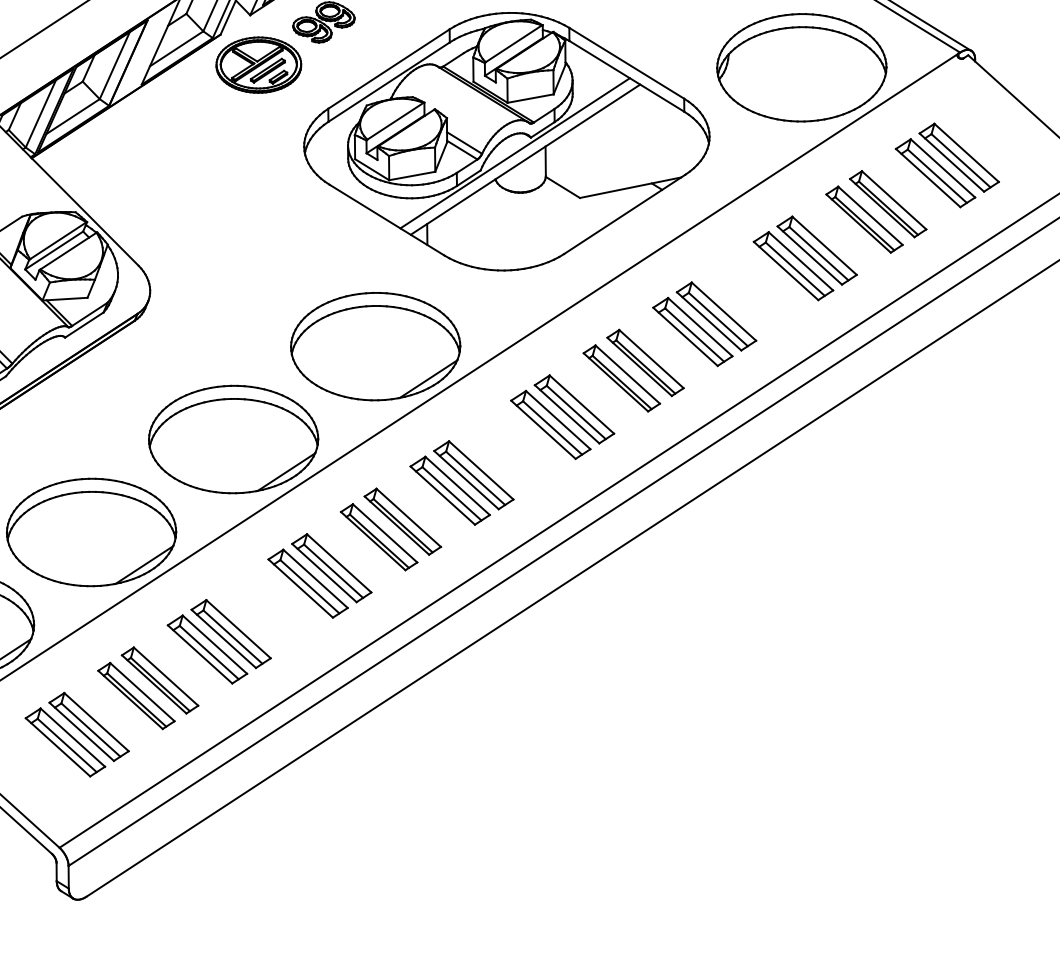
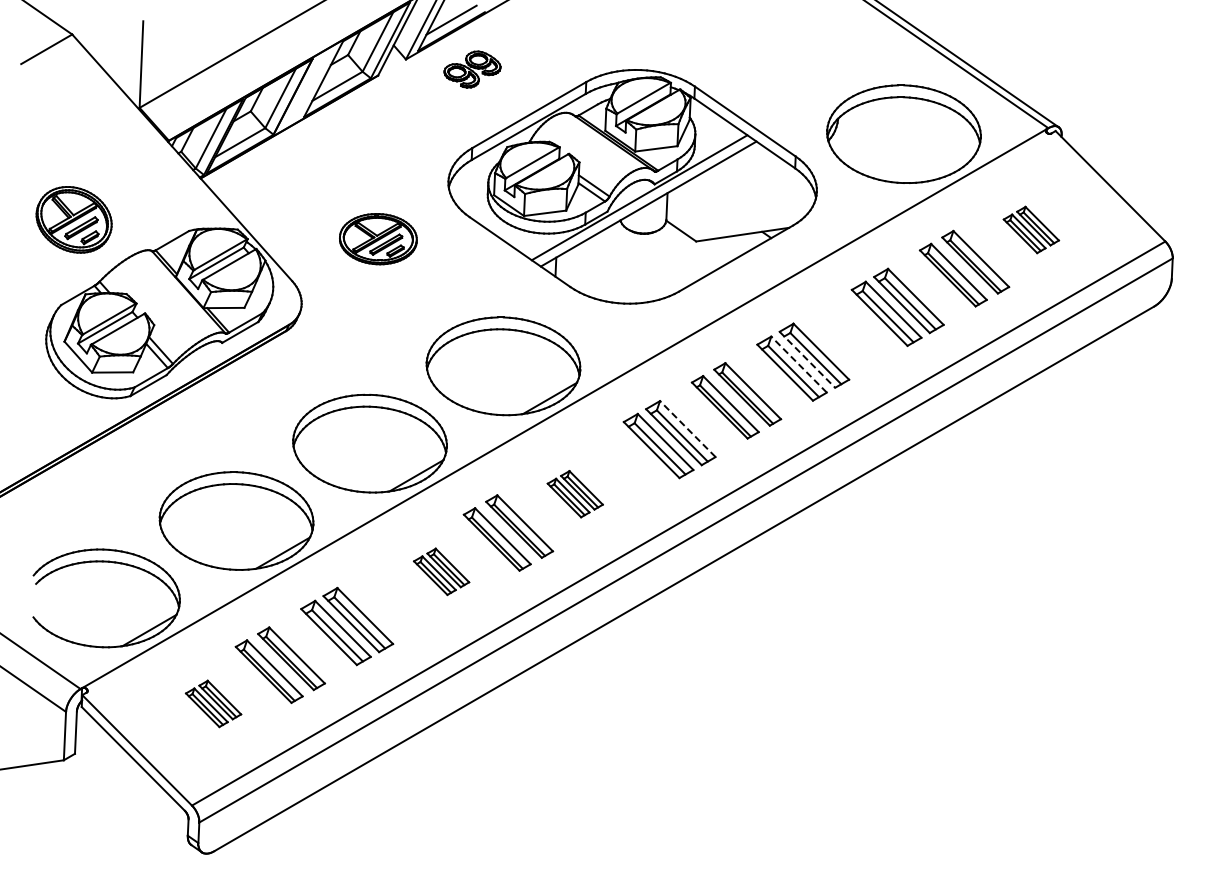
part: (259, 65) -> (378, 239), moved
part: (947, 164) -> (1031, 229), size x0.6
line: (709, 322) -> (807, 360), solid -> dashed
line: (699, 327) -> (798, 364), solid -> dashed
line: (581, 403) -> (687, 428), solid -> dashed
part: (462, 482) -> (575, 493), size x0.6
part: (319, 575) -> (441, 571), size x0.6
part: (77, 734) -> (213, 703), size x0.6

